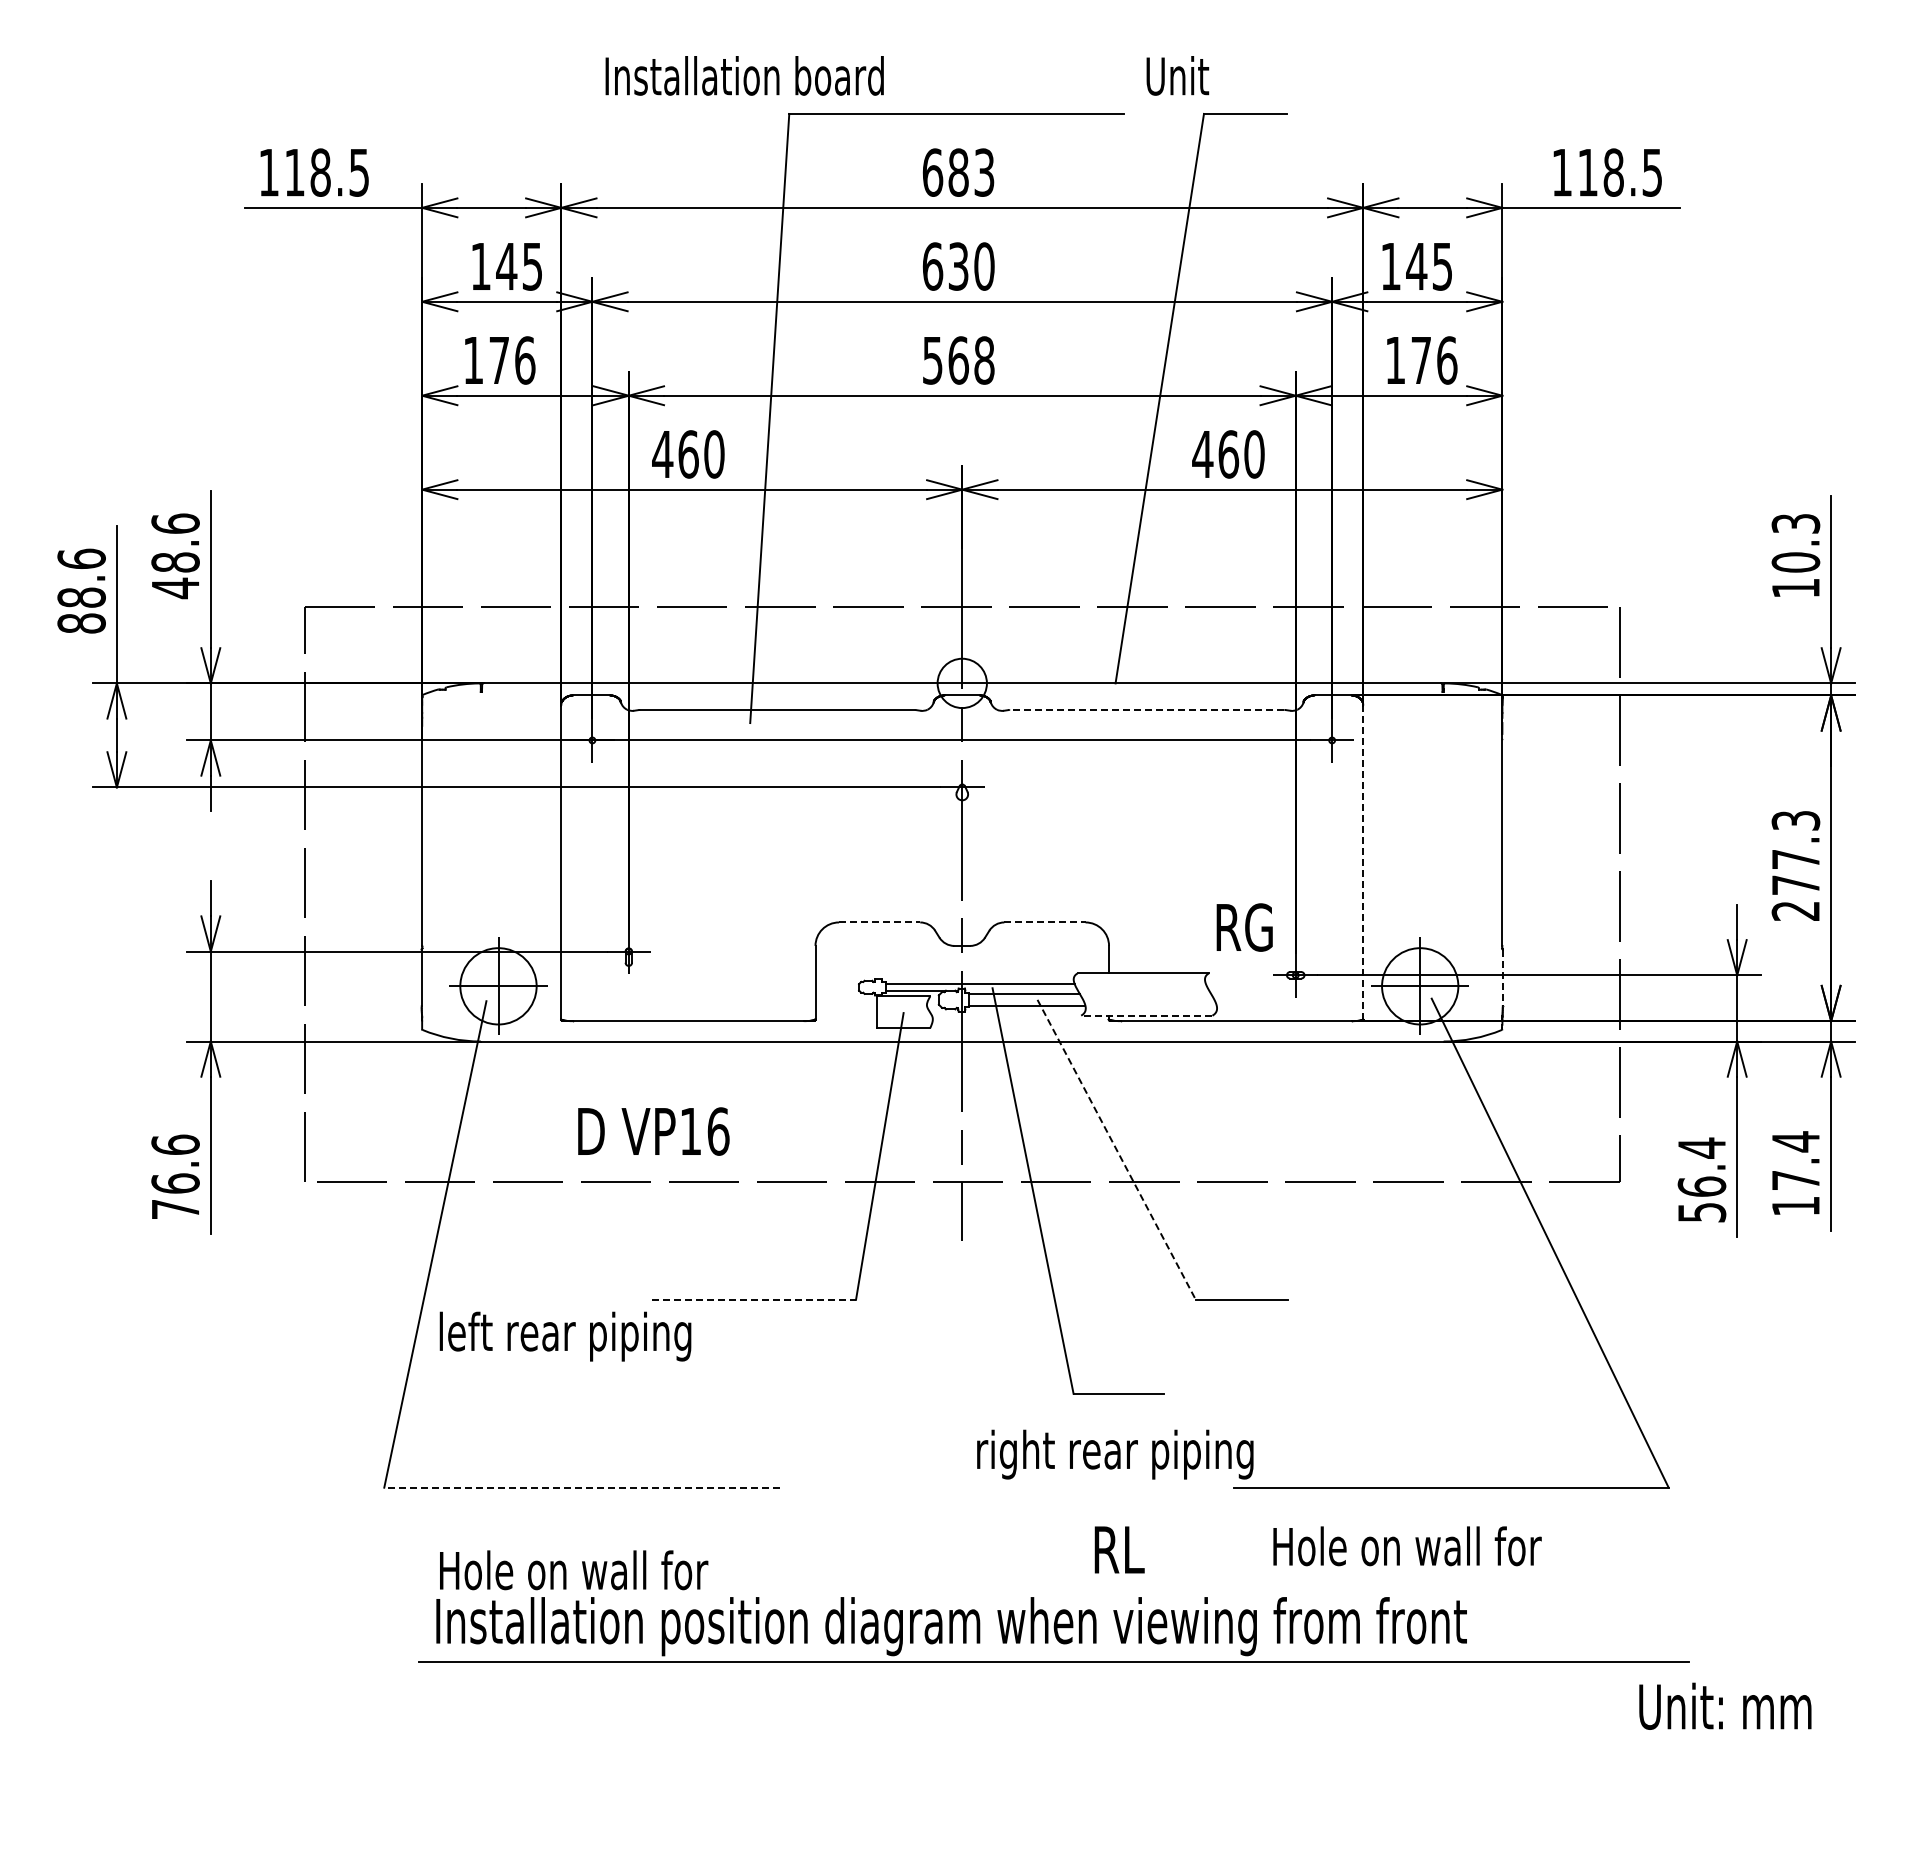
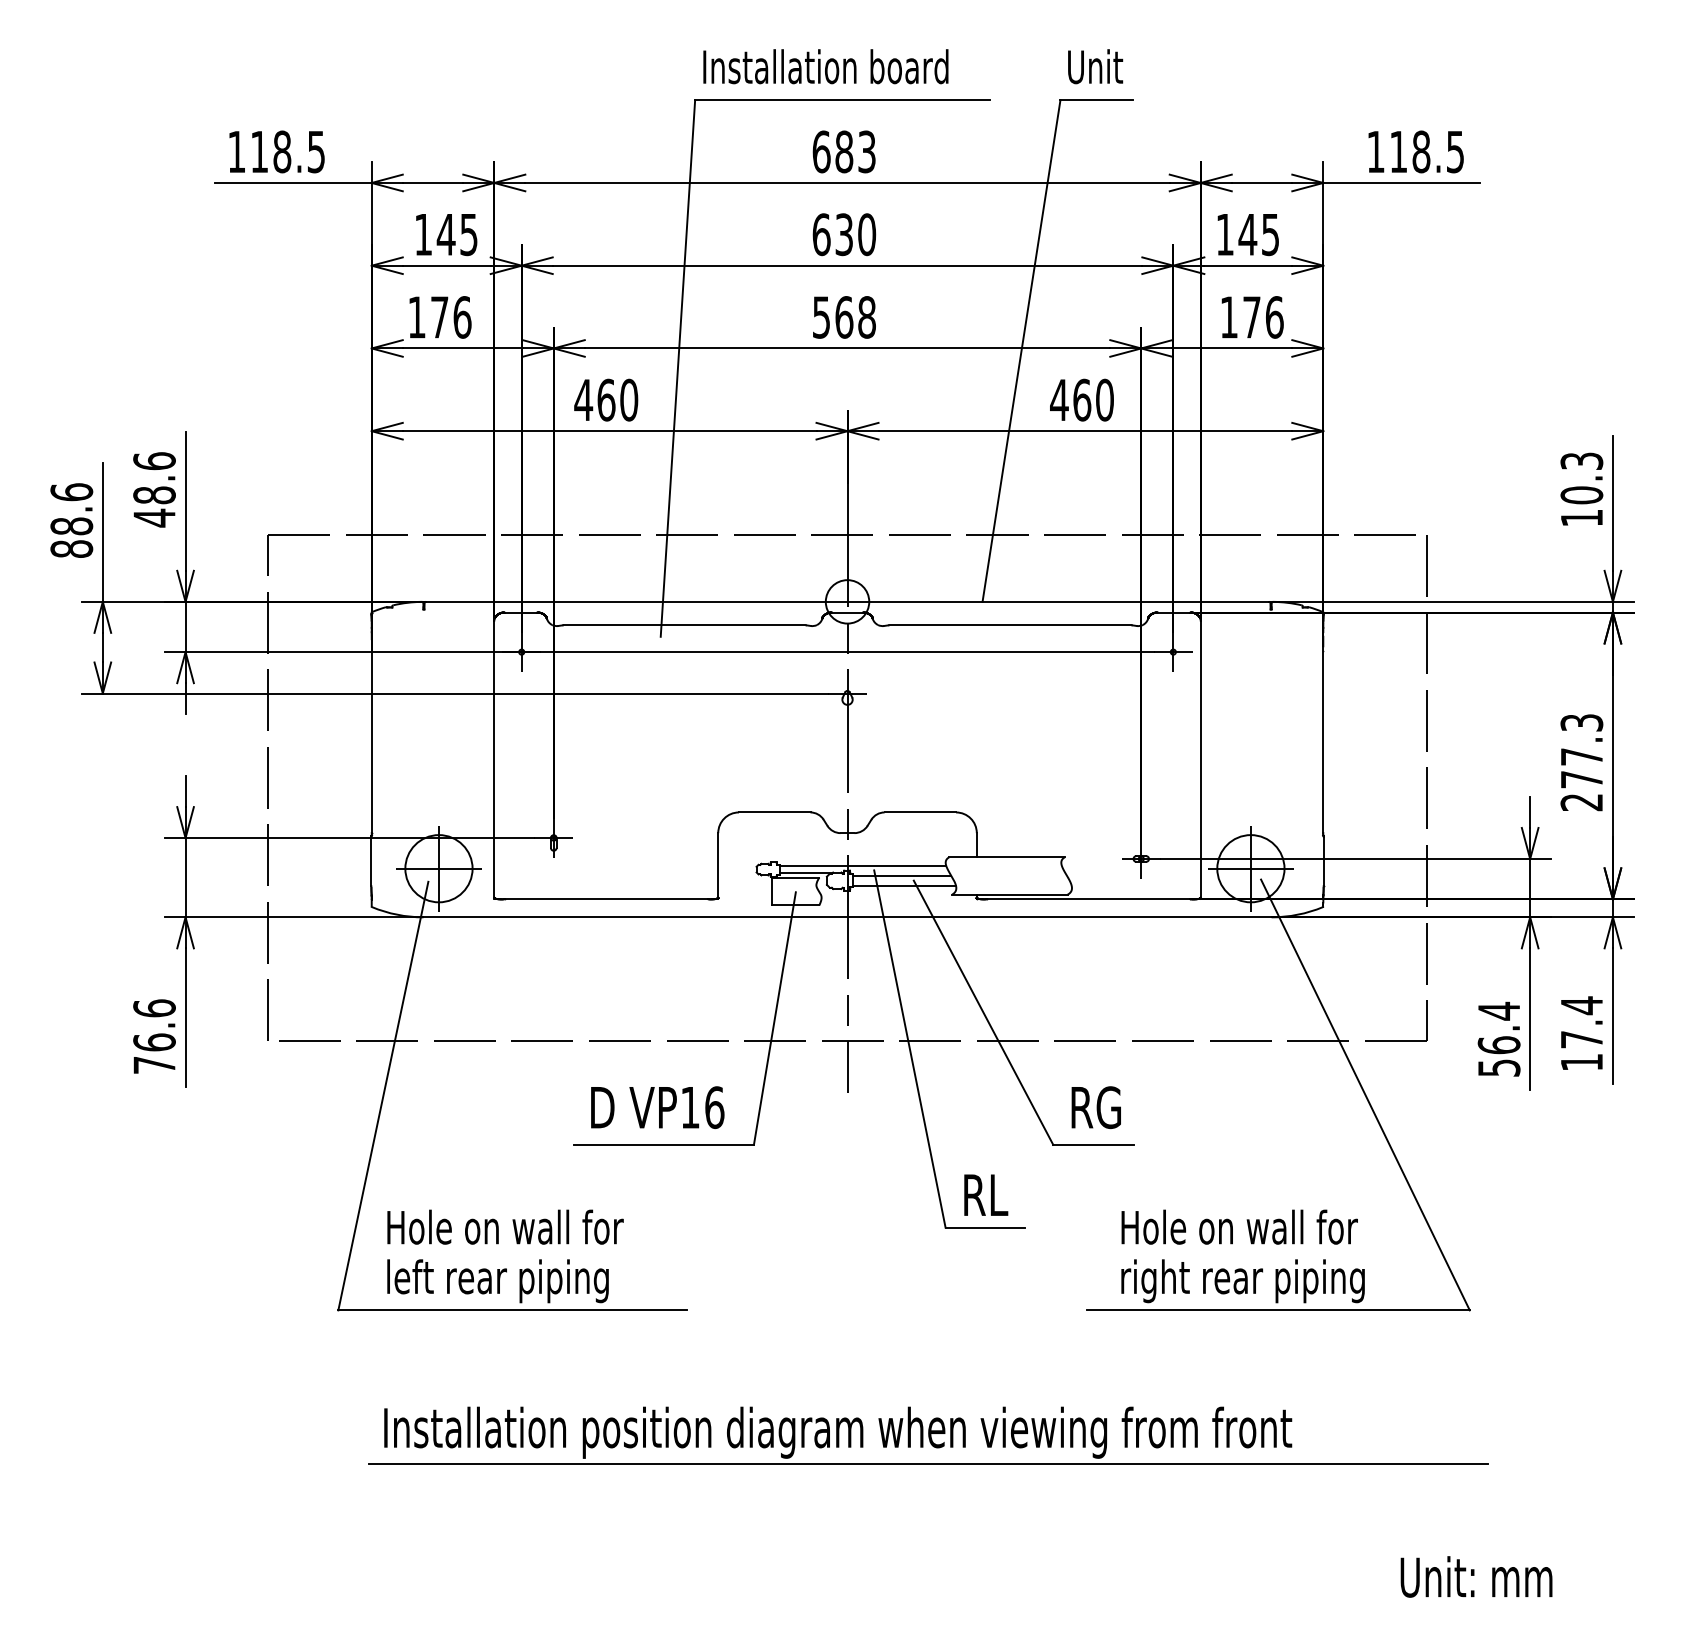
text: (744, 75) -> (825, 66), moved
text: (1177, 75) -> (1095, 66), moved
line: (1146, 709) -> (1009, 624), dashed -> solid
line: (1363, 862) -> (1200, 759), dashed -> solid
line: (879, 922) -> (774, 812), dashed -> solid
line: (1044, 922) -> (919, 812), dashed -> solid
text: (1244, 927) -> (1096, 1107), moved
line: (1502, 978) -> (1323, 861), dashed -> solid
line: (1146, 1015) -> (1009, 894), dashed -> solid
text: (653, 1131) -> (657, 1107), moved
line: (1116, 1149) -> (983, 1012), dashed -> solid
line: (754, 1299) -> (664, 1144), dashed -> solid
text: (565, 1336) -> (498, 1281), moved
text: (1115, 1454) -> (1243, 1281), moved
line: (582, 1487) -> (512, 1310), dashed -> solid
text: (1407, 1546) -> (1239, 1227), moved
text: (1119, 1549) -> (986, 1194), moved
text: (574, 1570) -> (505, 1227), moved
text: (1725, 1705) -> (1476, 1576), moved

